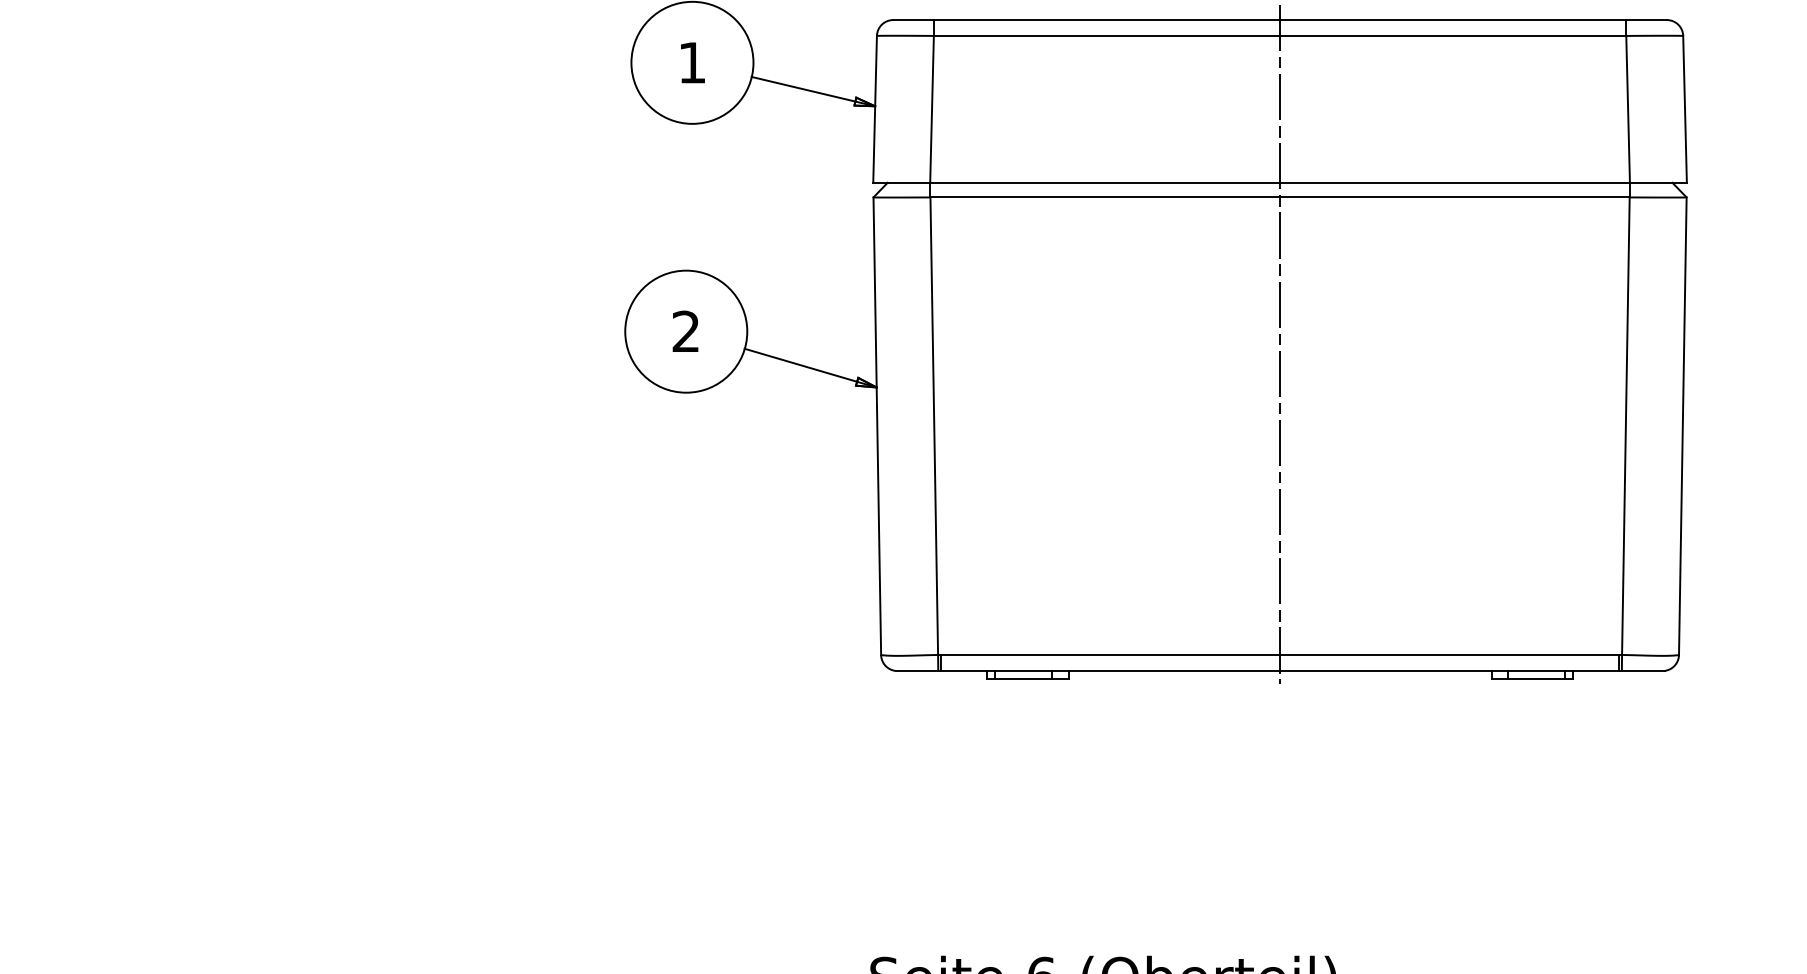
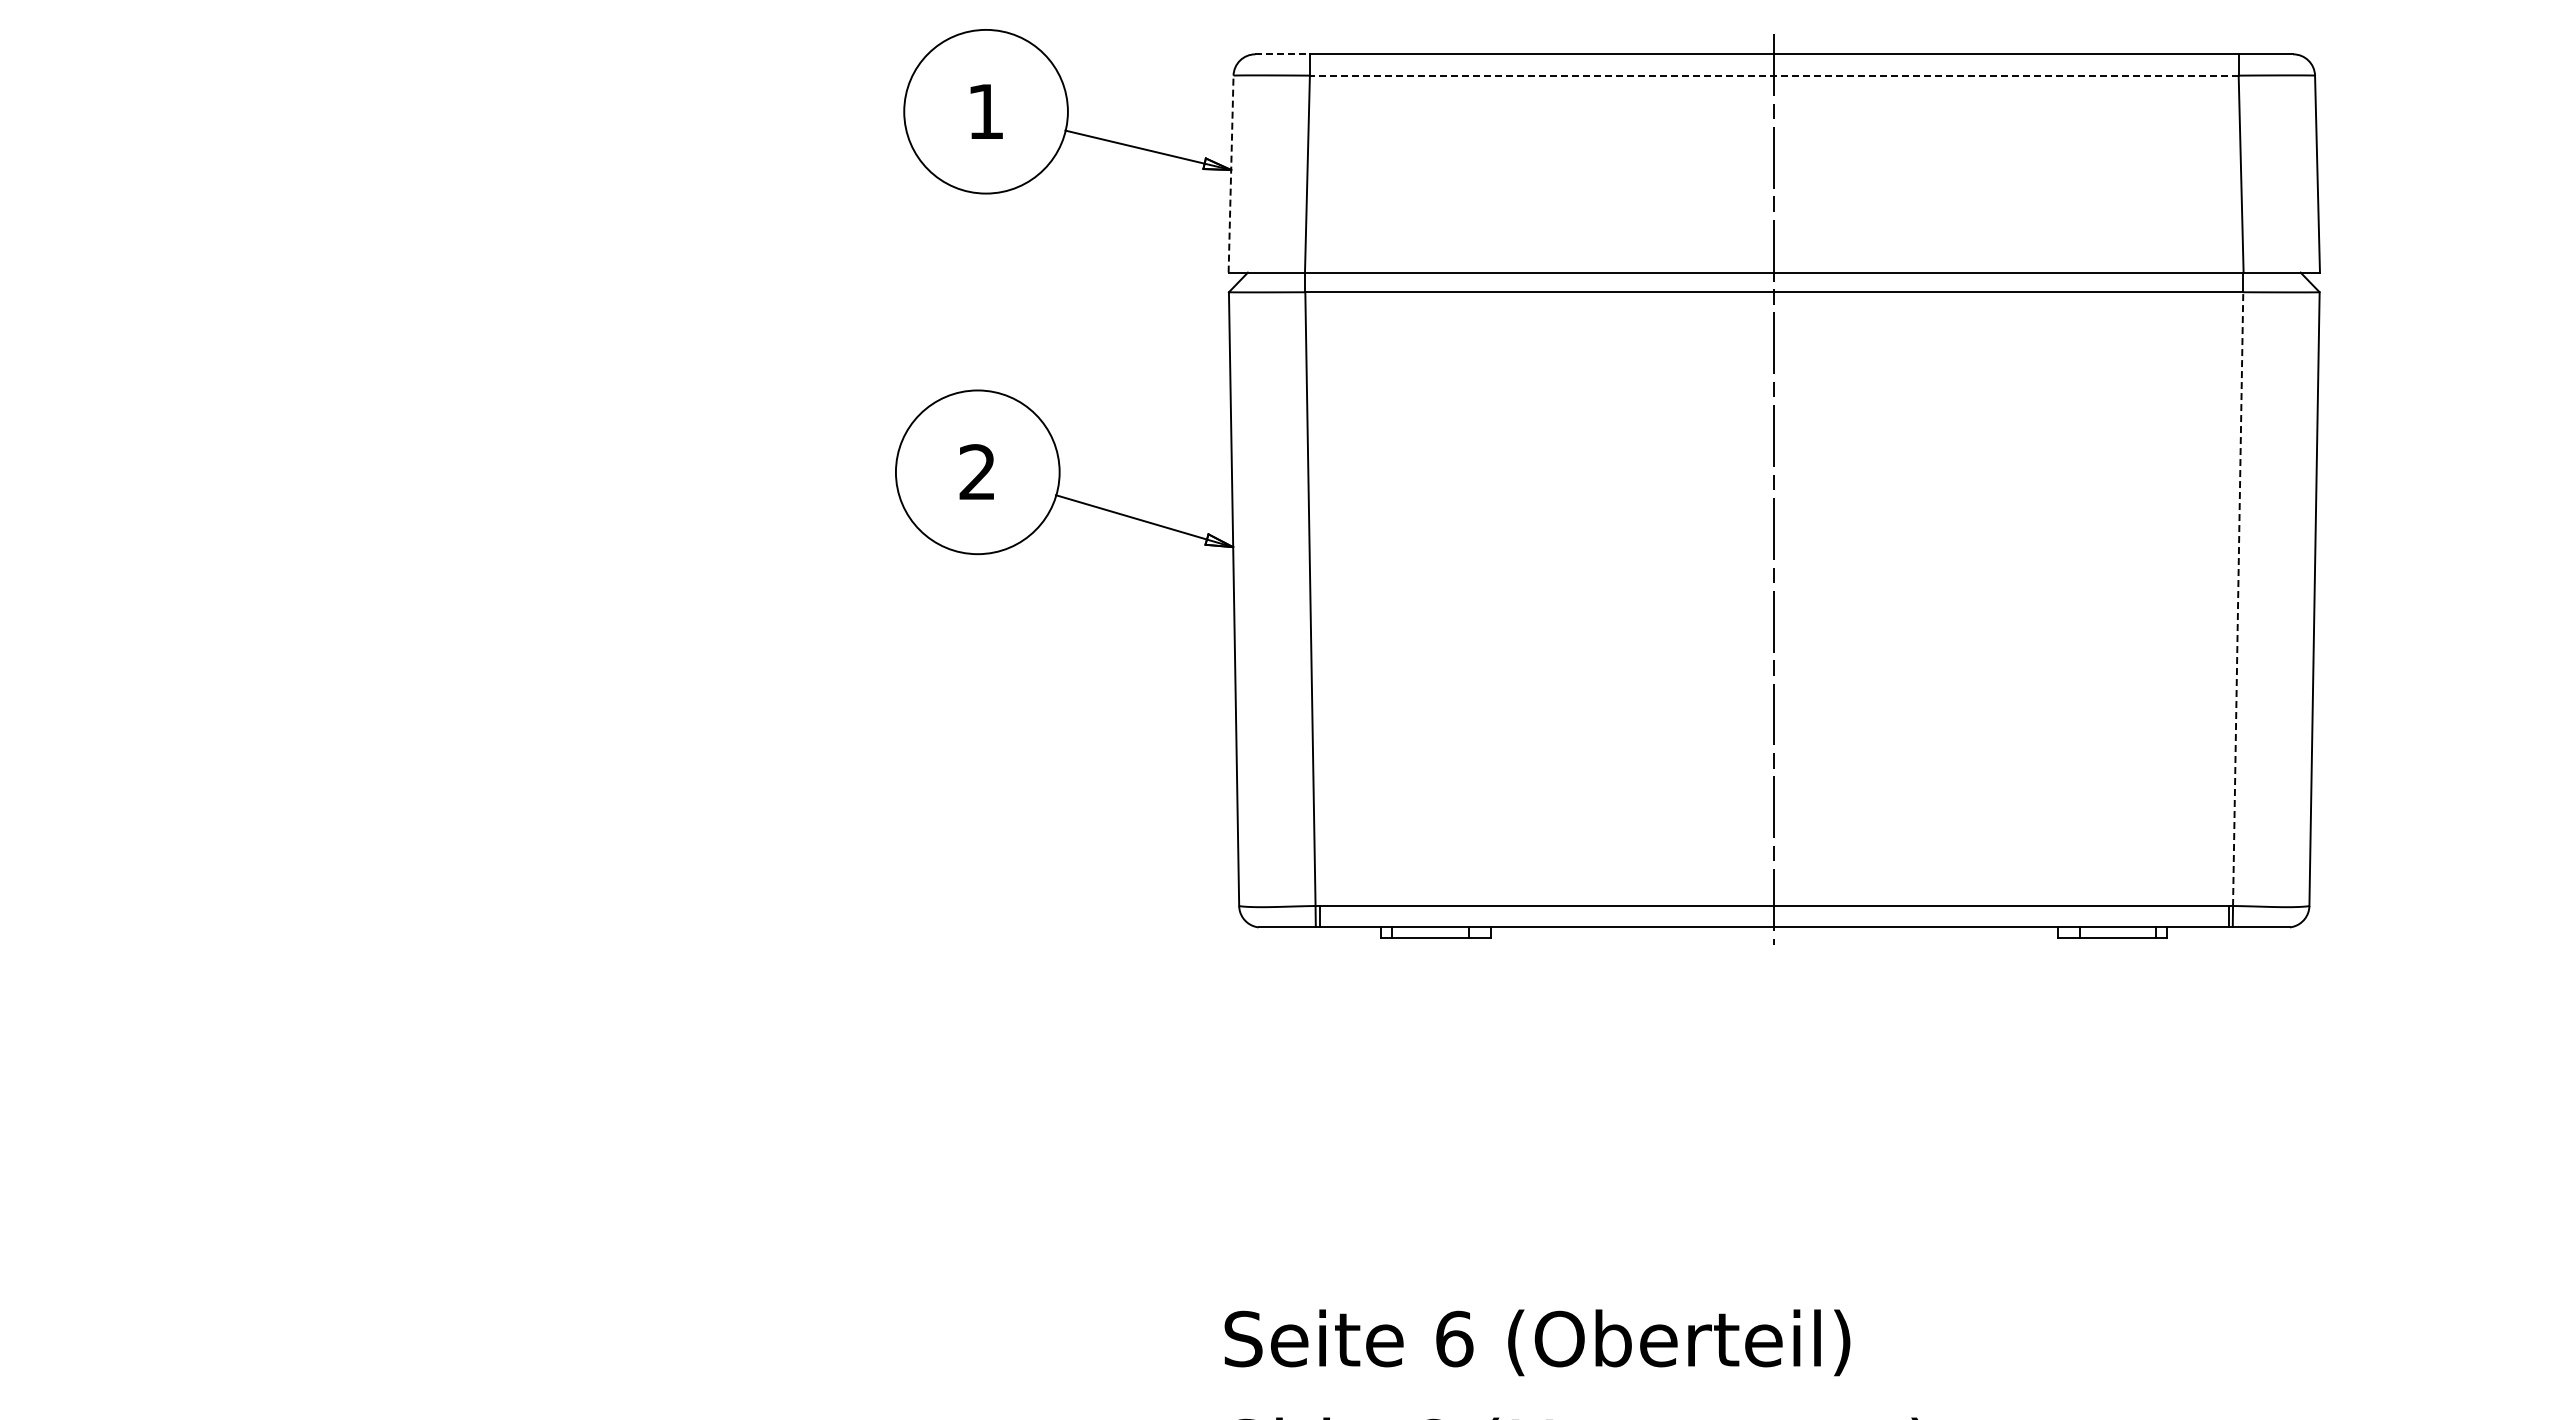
line: (914, 20) -> (1283, 54), solid -> dashed
line: (1279, 35) -> (1773, 75), solid -> dashed
line: (875, 109) -> (1231, 174), solid -> dashed
line: (1626, 426) -> (2238, 599), solid -> dashed

